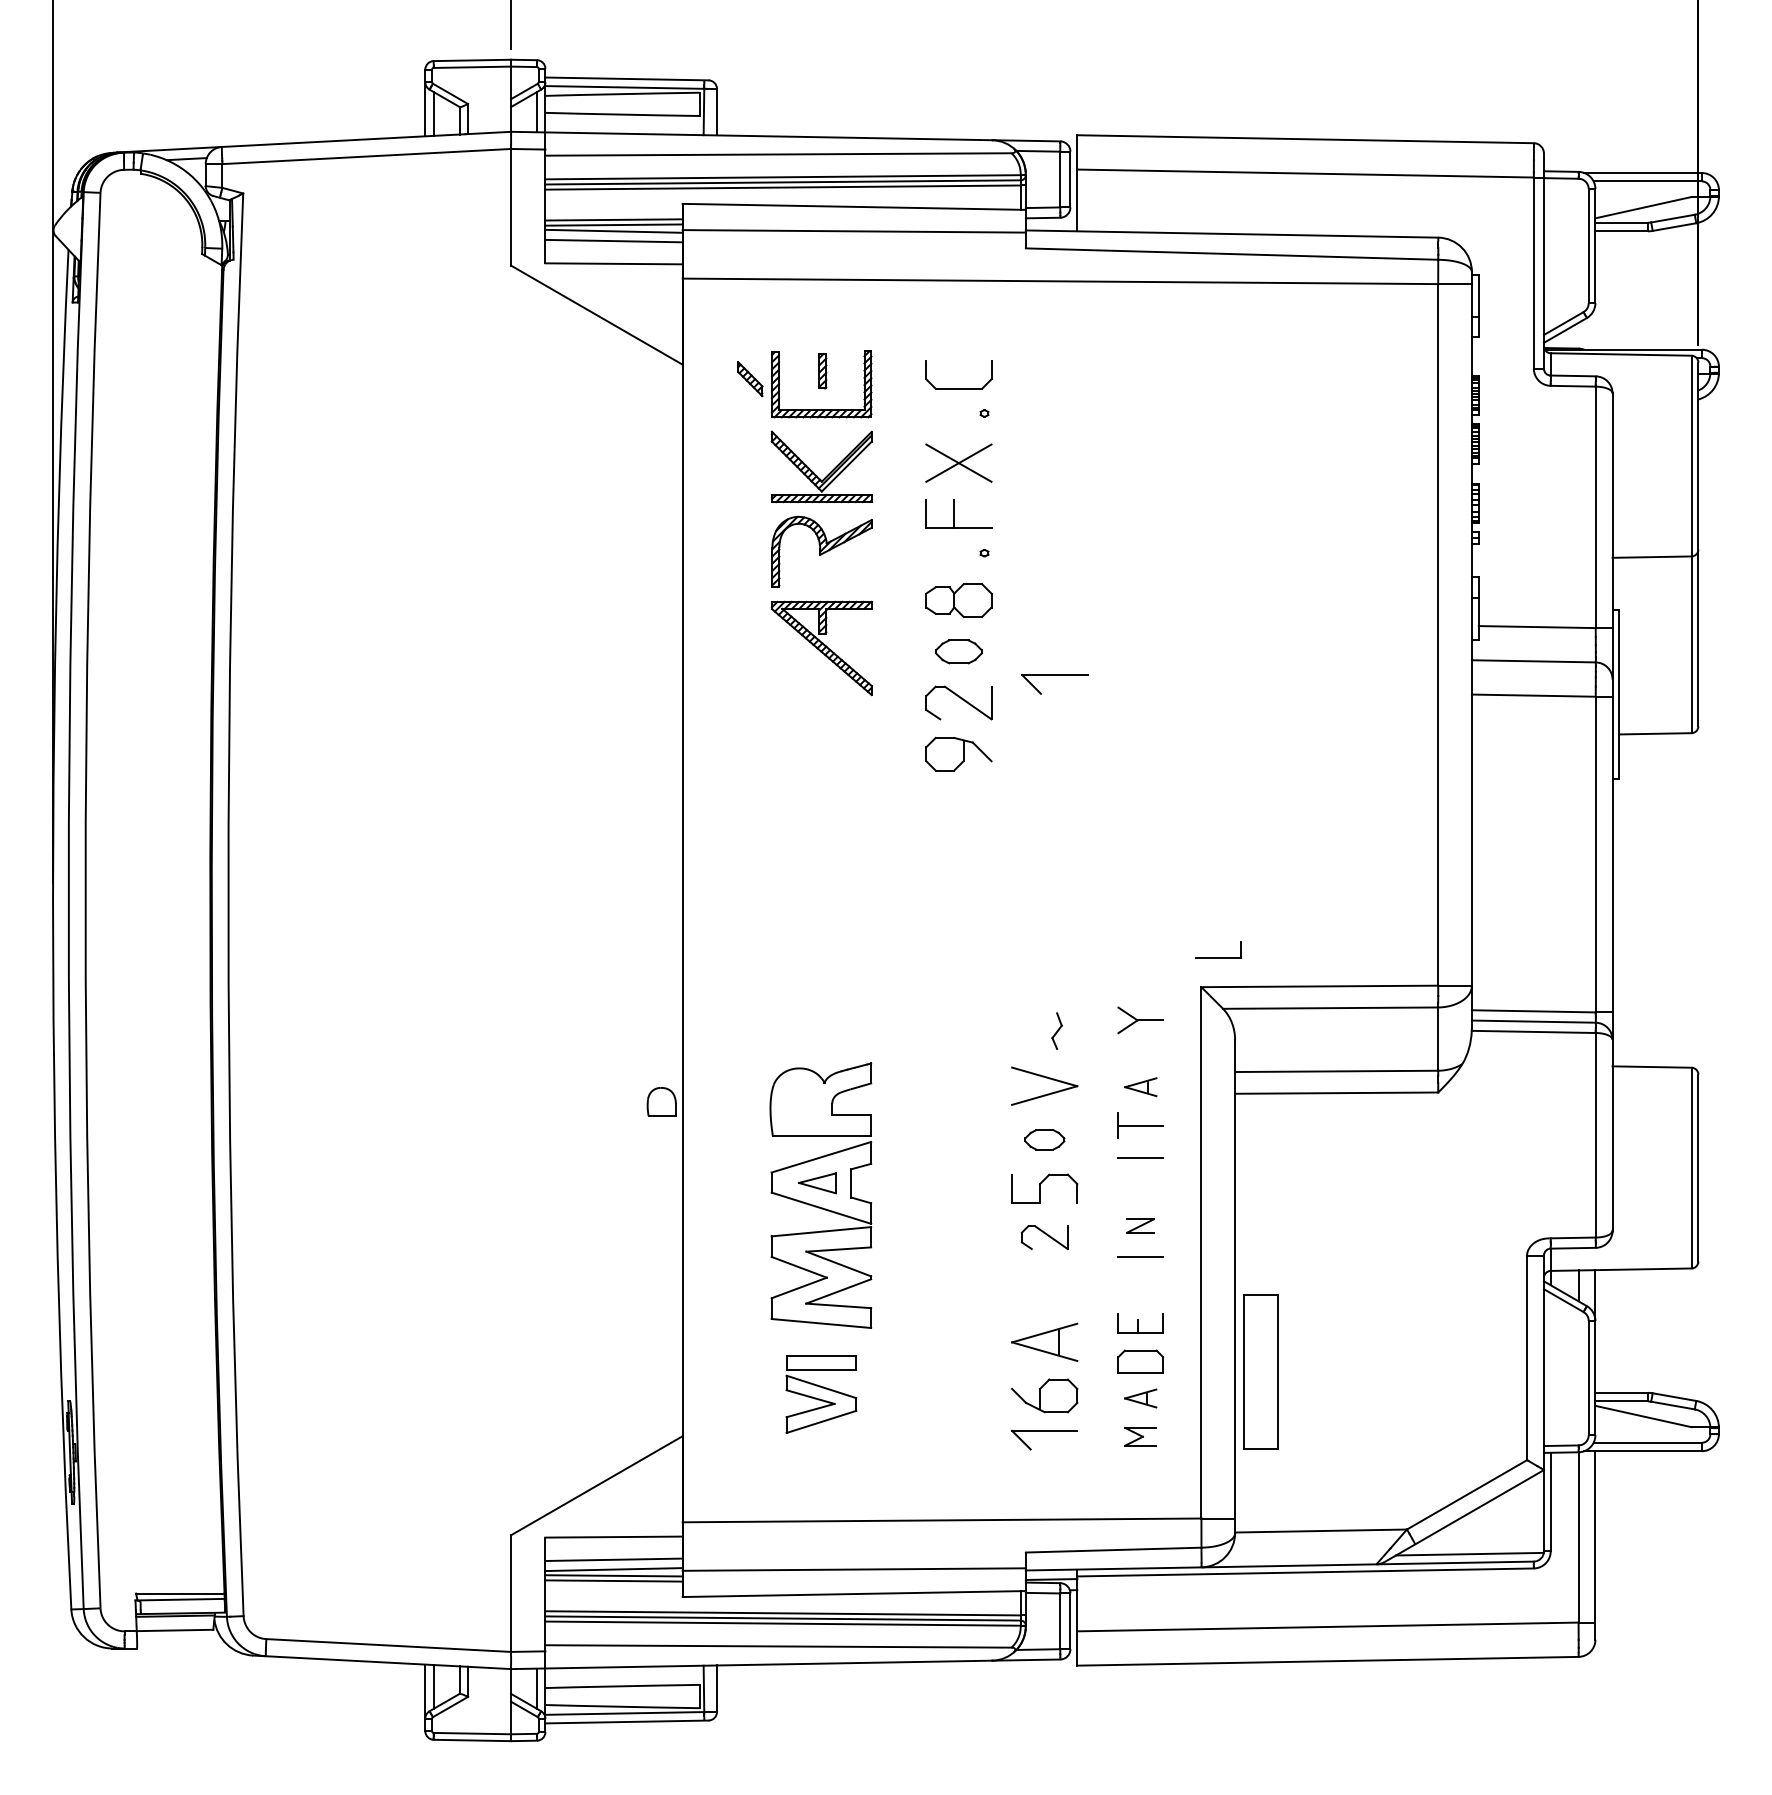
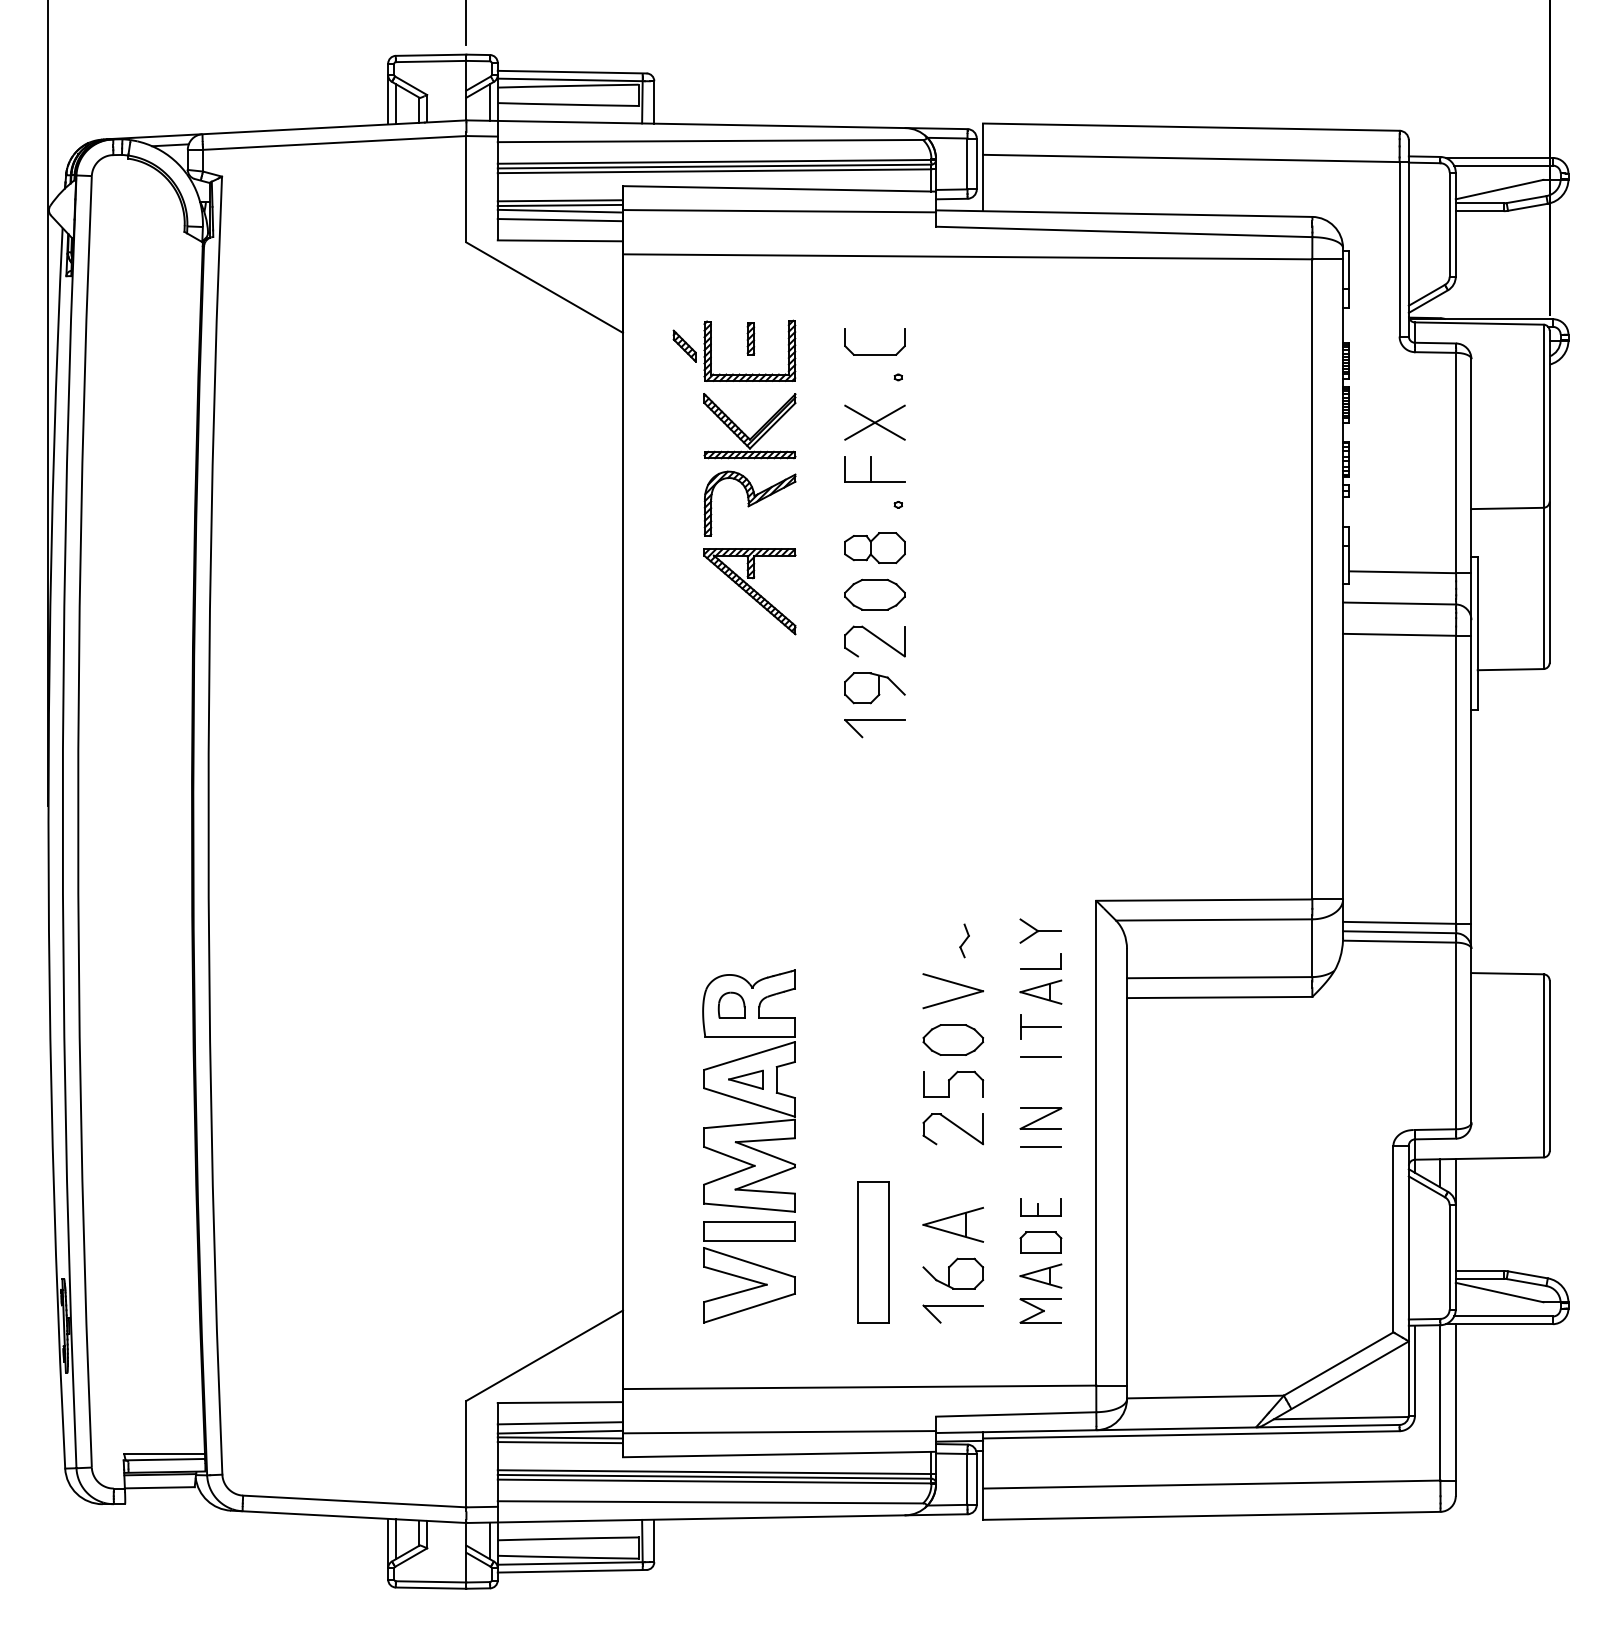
part: (958, 651) -> (874, 594), size x1.43
part: (1054, 675) -> (874, 720), moved
part: (1218, 957) -> (1040, 968), moved
part: (1140, 1086) -> (1040, 991), size x1.43
part: (661, 1101) -> (731, 1005), moved
part: (1044, 1139) -> (953, 1039), size x1.67
part: (1140, 1225) -> (1040, 1118), size x1.67
part: (1044, 1237) -> (953, 1129), size x1.43
part: (1260, 1371) -> (872, 1251), moved
part: (821, 1394) -> (749, 1272), size x1.43
part: (1140, 1398) -> (1040, 1276), size x1.43
part: (1140, 1436) -> (1040, 1310), size x1.43

